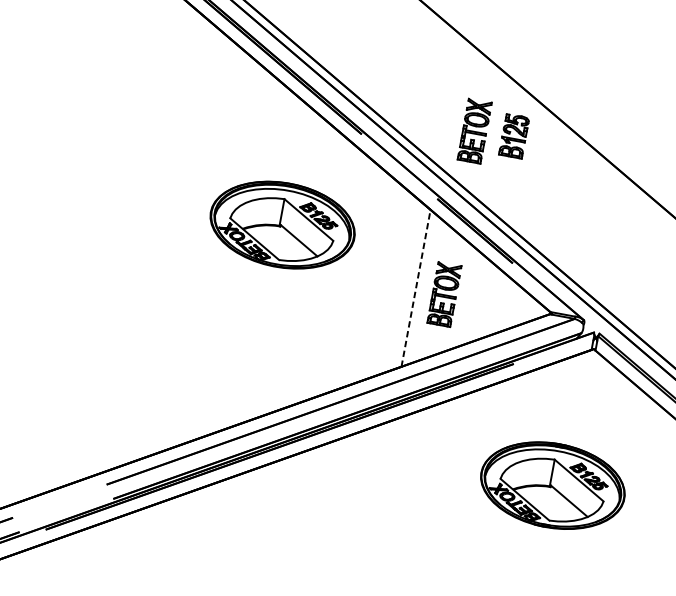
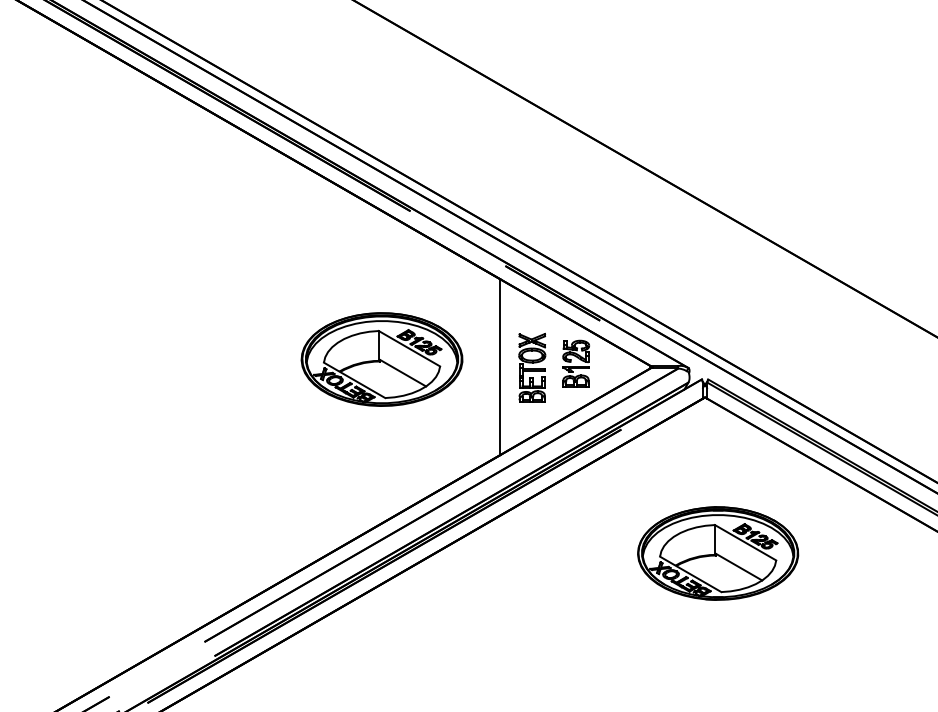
part: (475, 130) -> (532, 184), removed
part: (513, 135) -> (575, 363), moved
part: (282, 225) -> (381, 359), moved
line: (416, 288) -> (500, 367), dashed -> solid
part: (553, 485) -> (718, 553), moved

